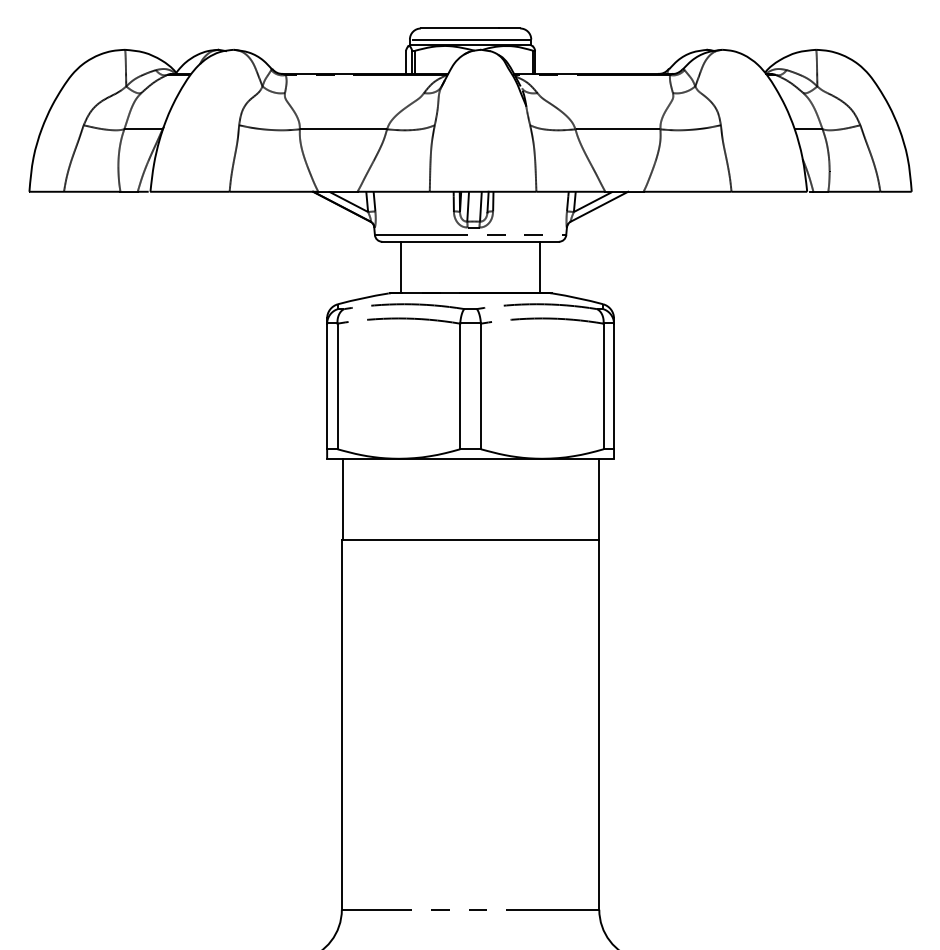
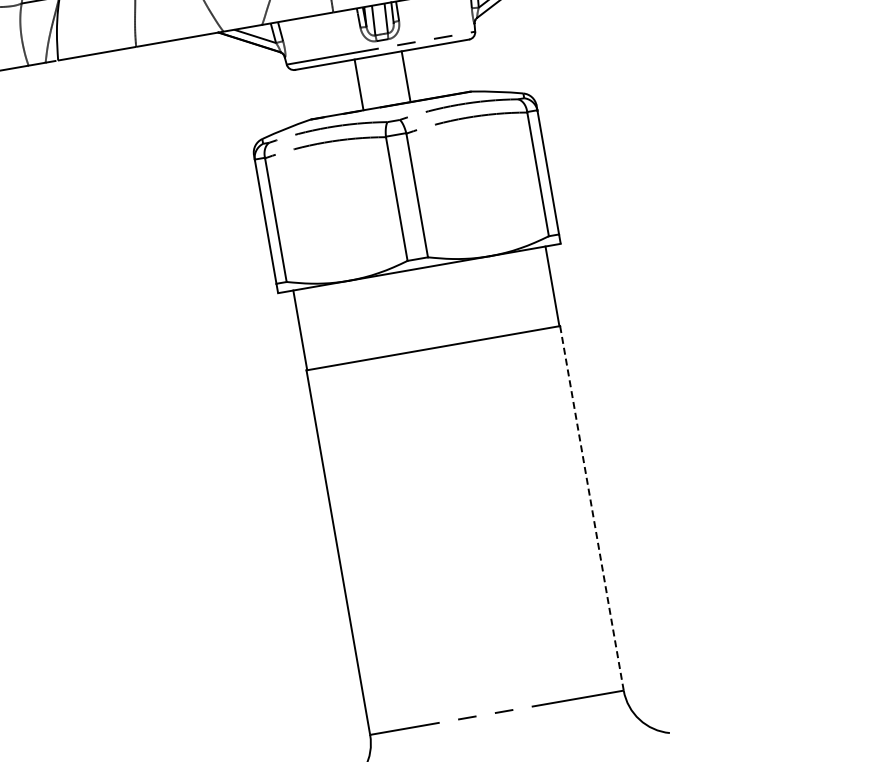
line: (400, 267) -> (358, 84), moved
line: (540, 267) -> (406, 76), moved
line: (599, 724) -> (592, 508), solid -> dashed

